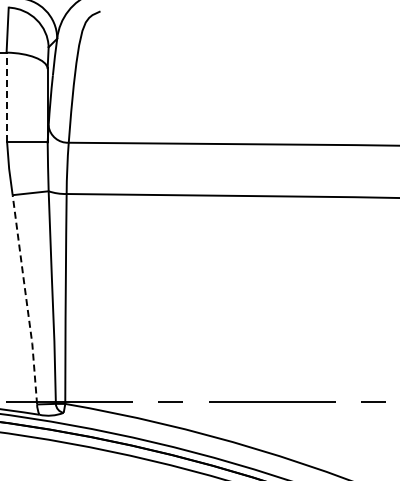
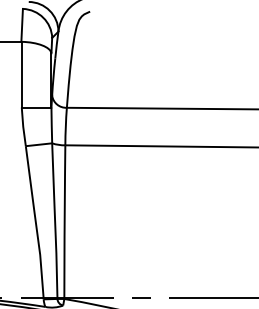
line: (7, 97) -> (22, 74), dashed -> solid
line: (26, 299) -> (35, 222), dashed -> solid

